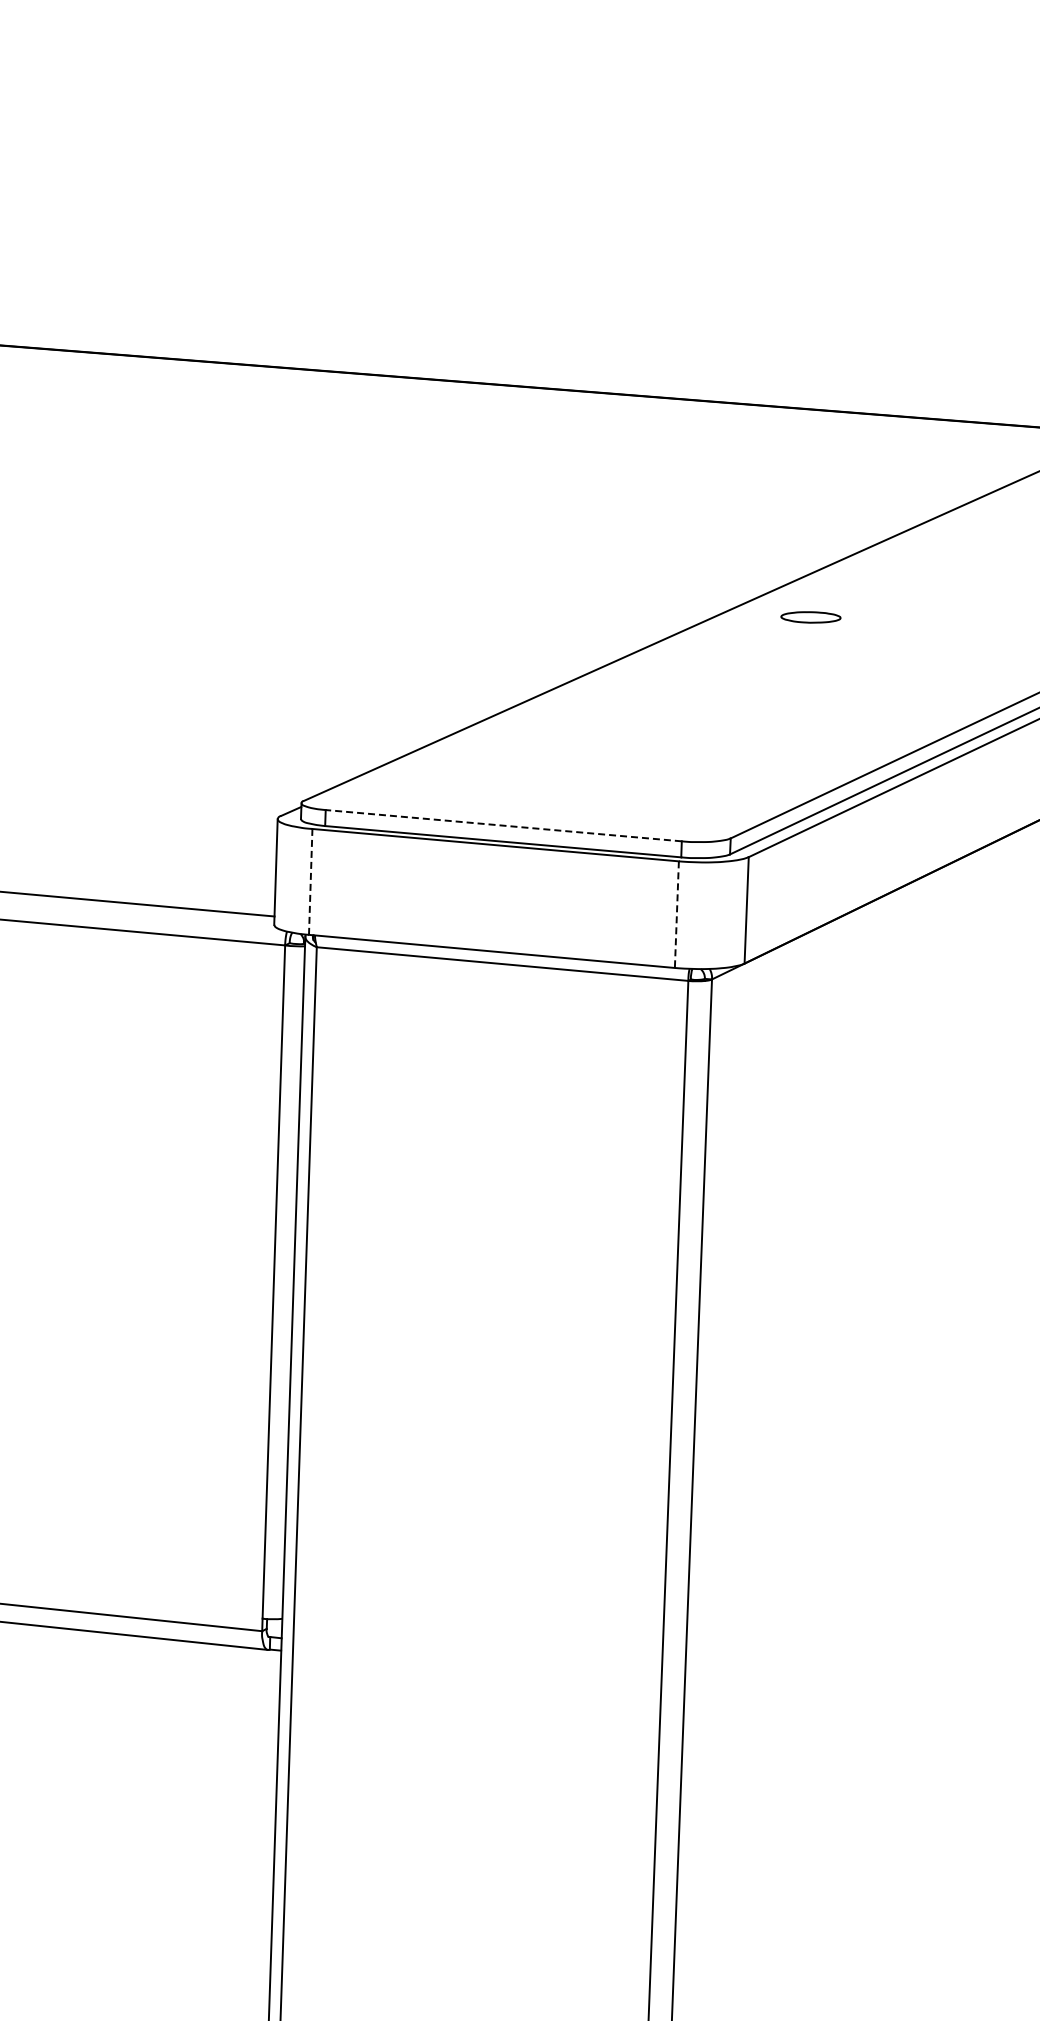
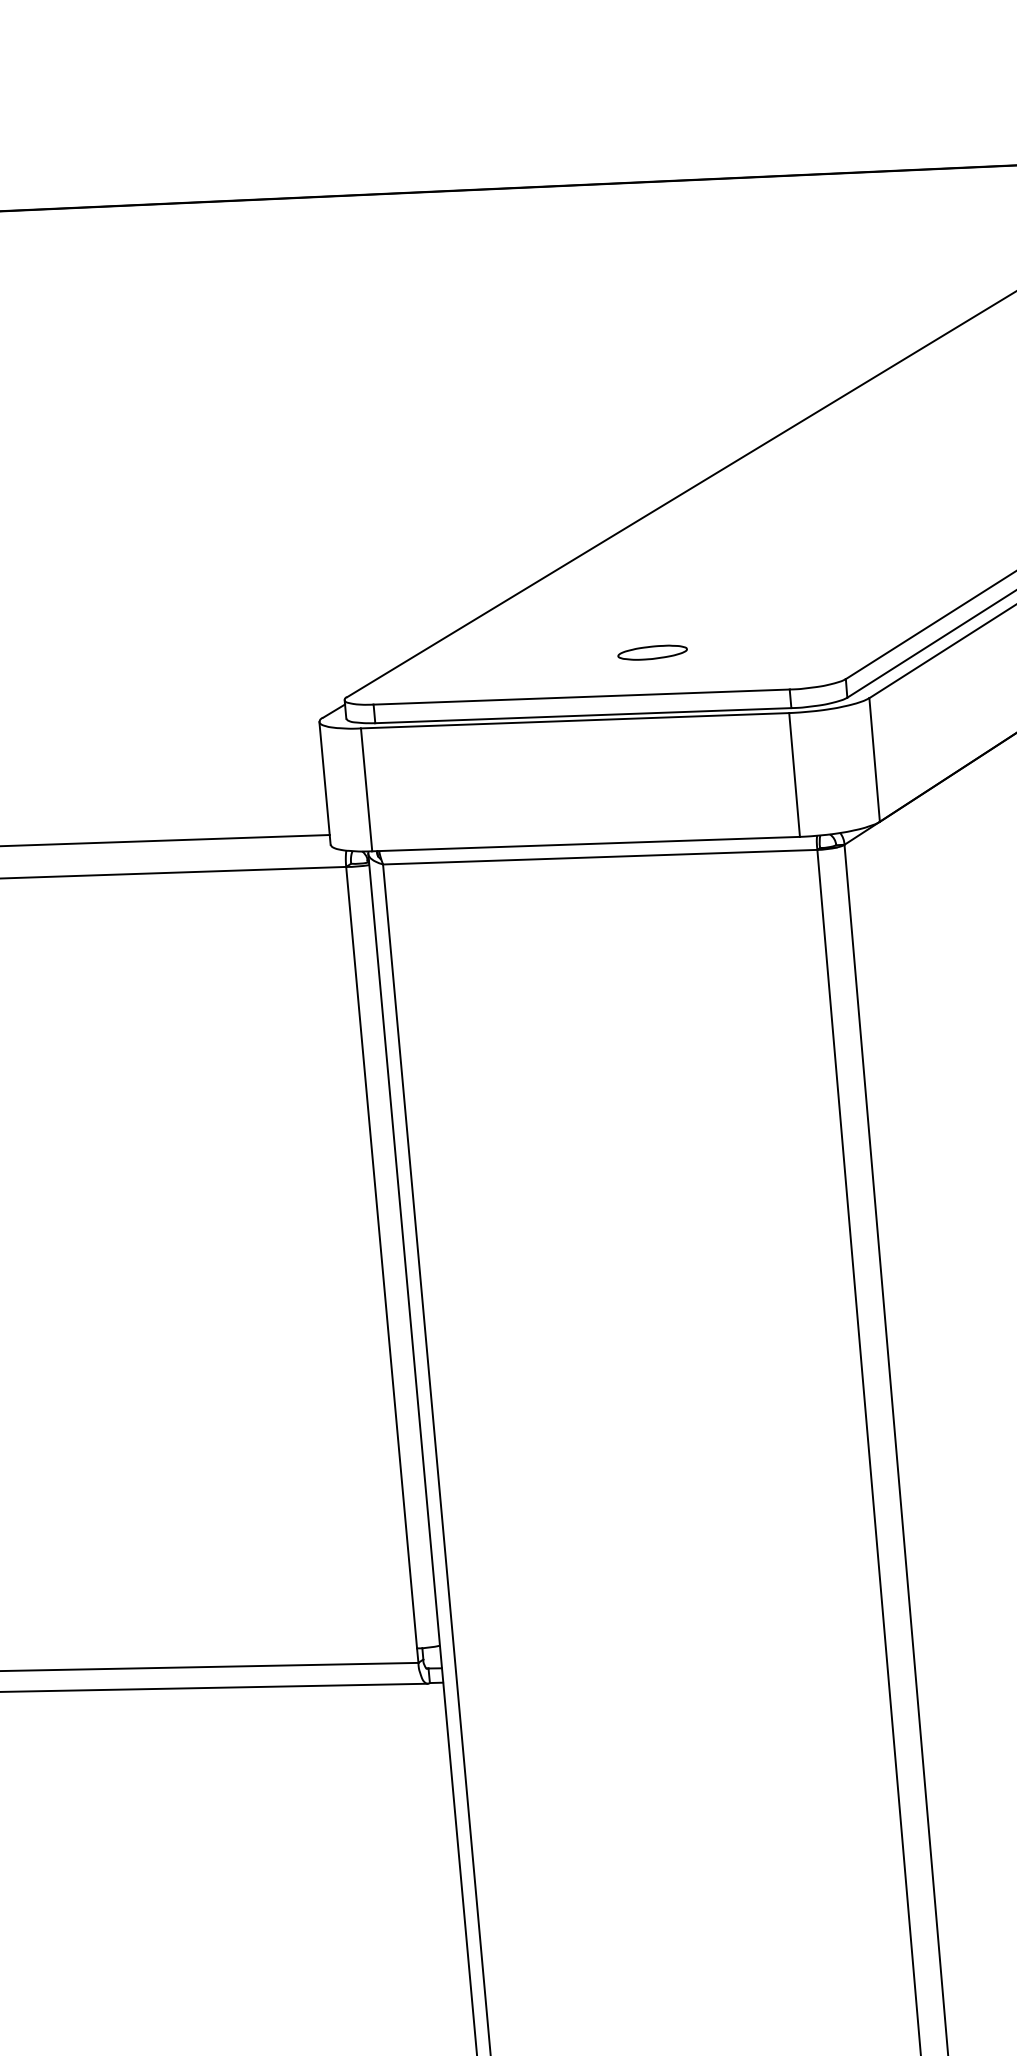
part: (810, 617) -> (652, 652), moved
line: (503, 825) -> (581, 696), dashed -> solid
line: (310, 881) -> (366, 789), dashed -> solid
line: (676, 915) -> (794, 776), dashed -> solid

